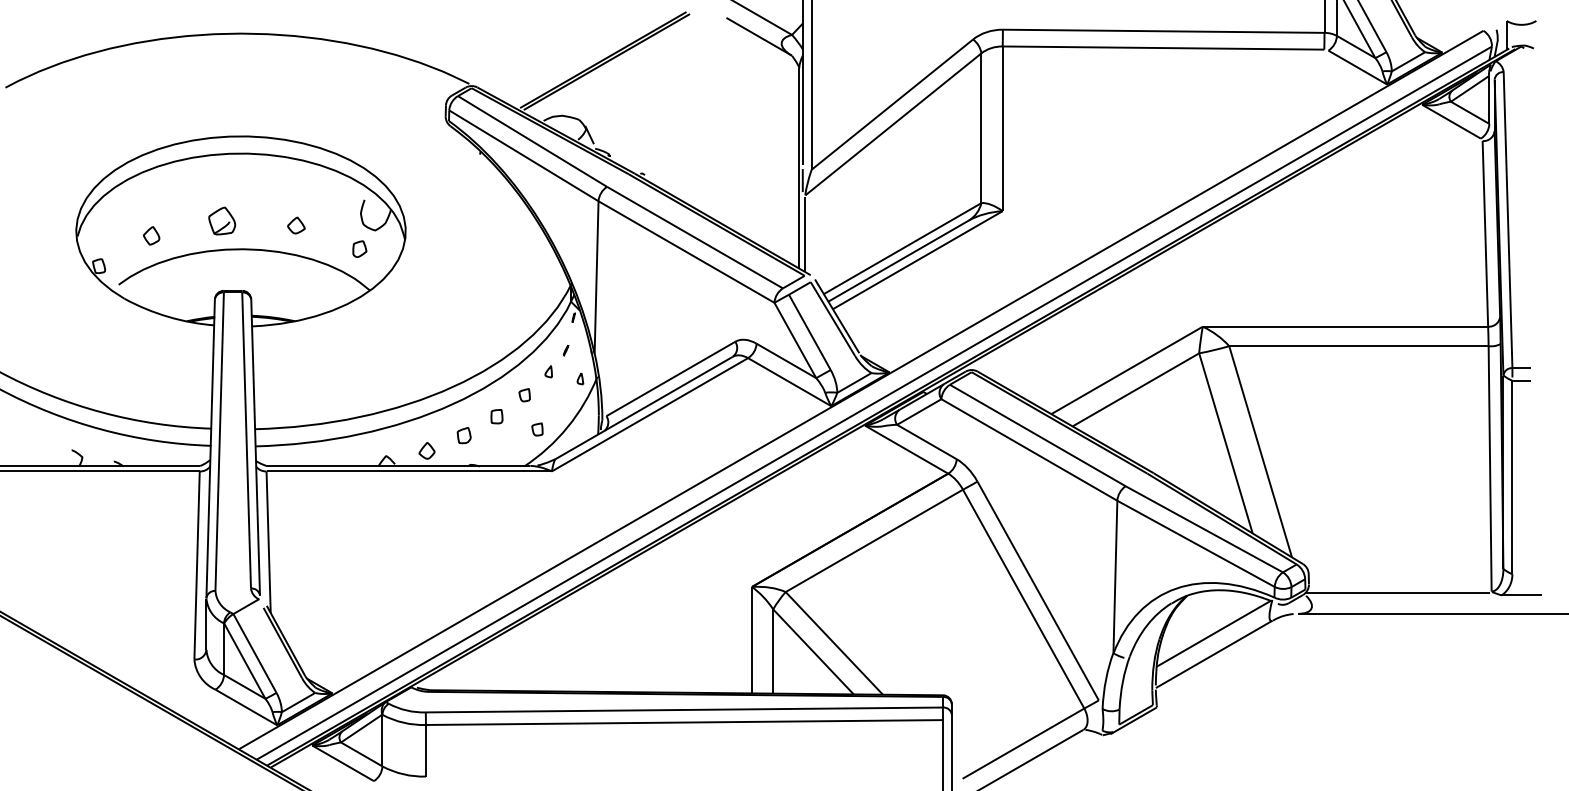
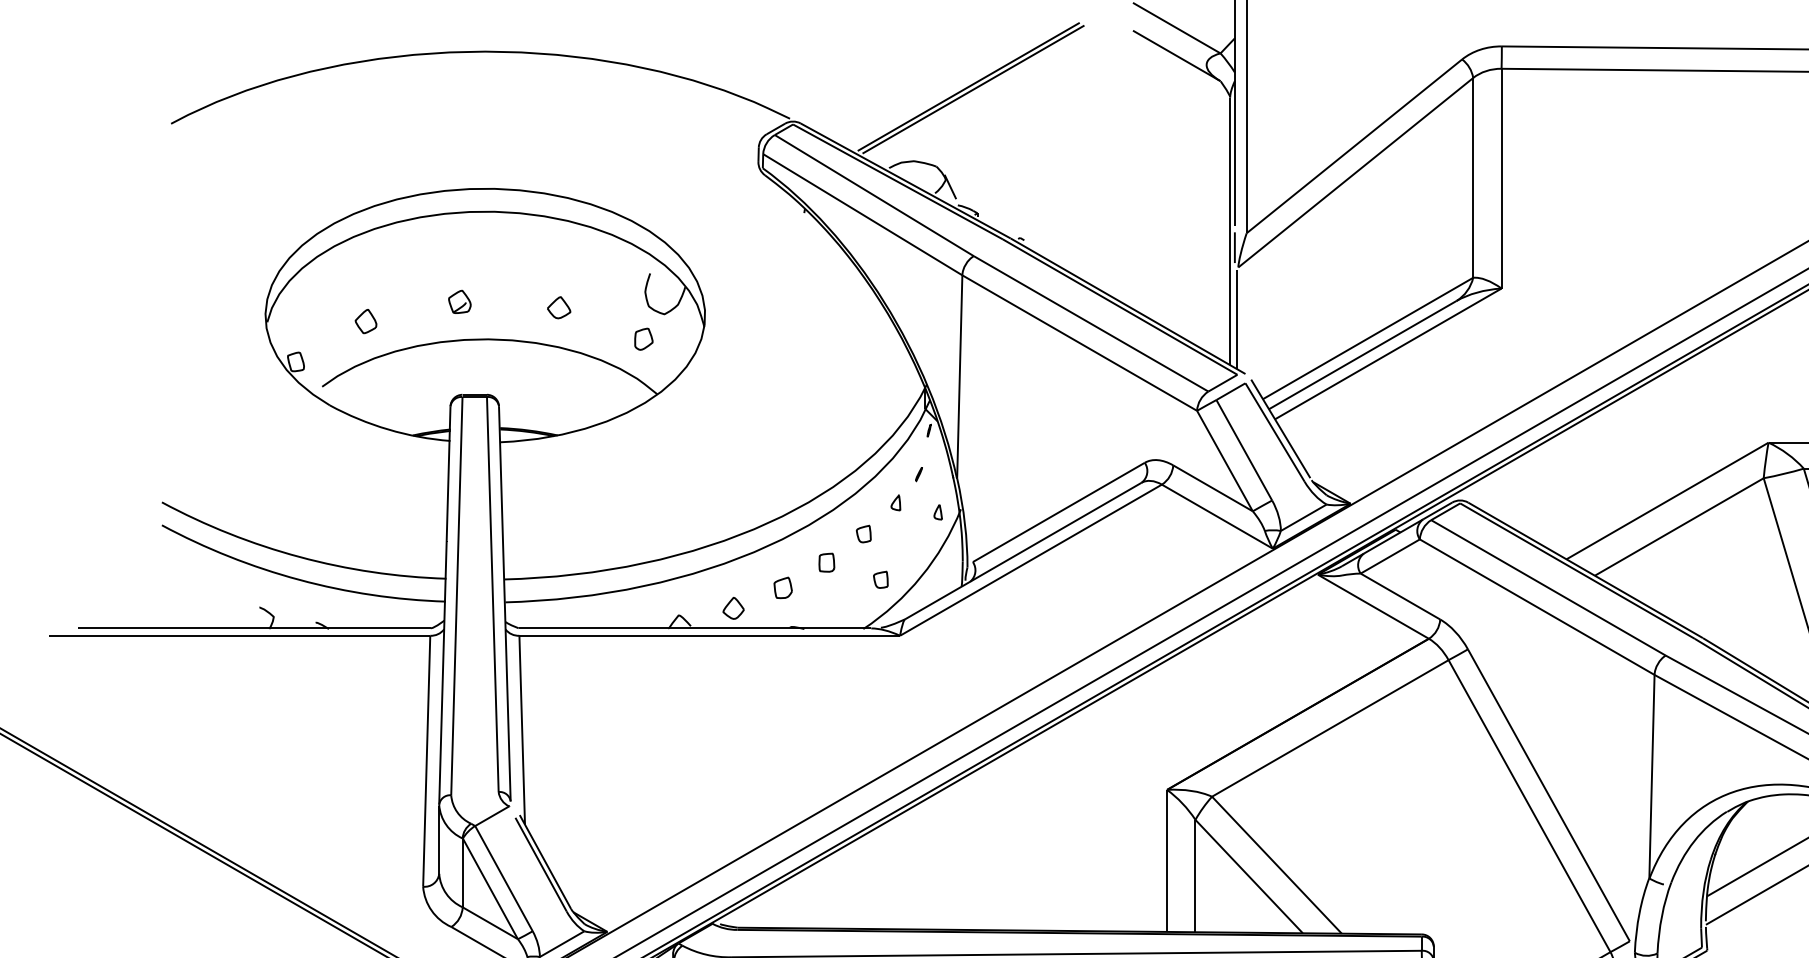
part: (221, 221) -> (459, 302), size x0.62

